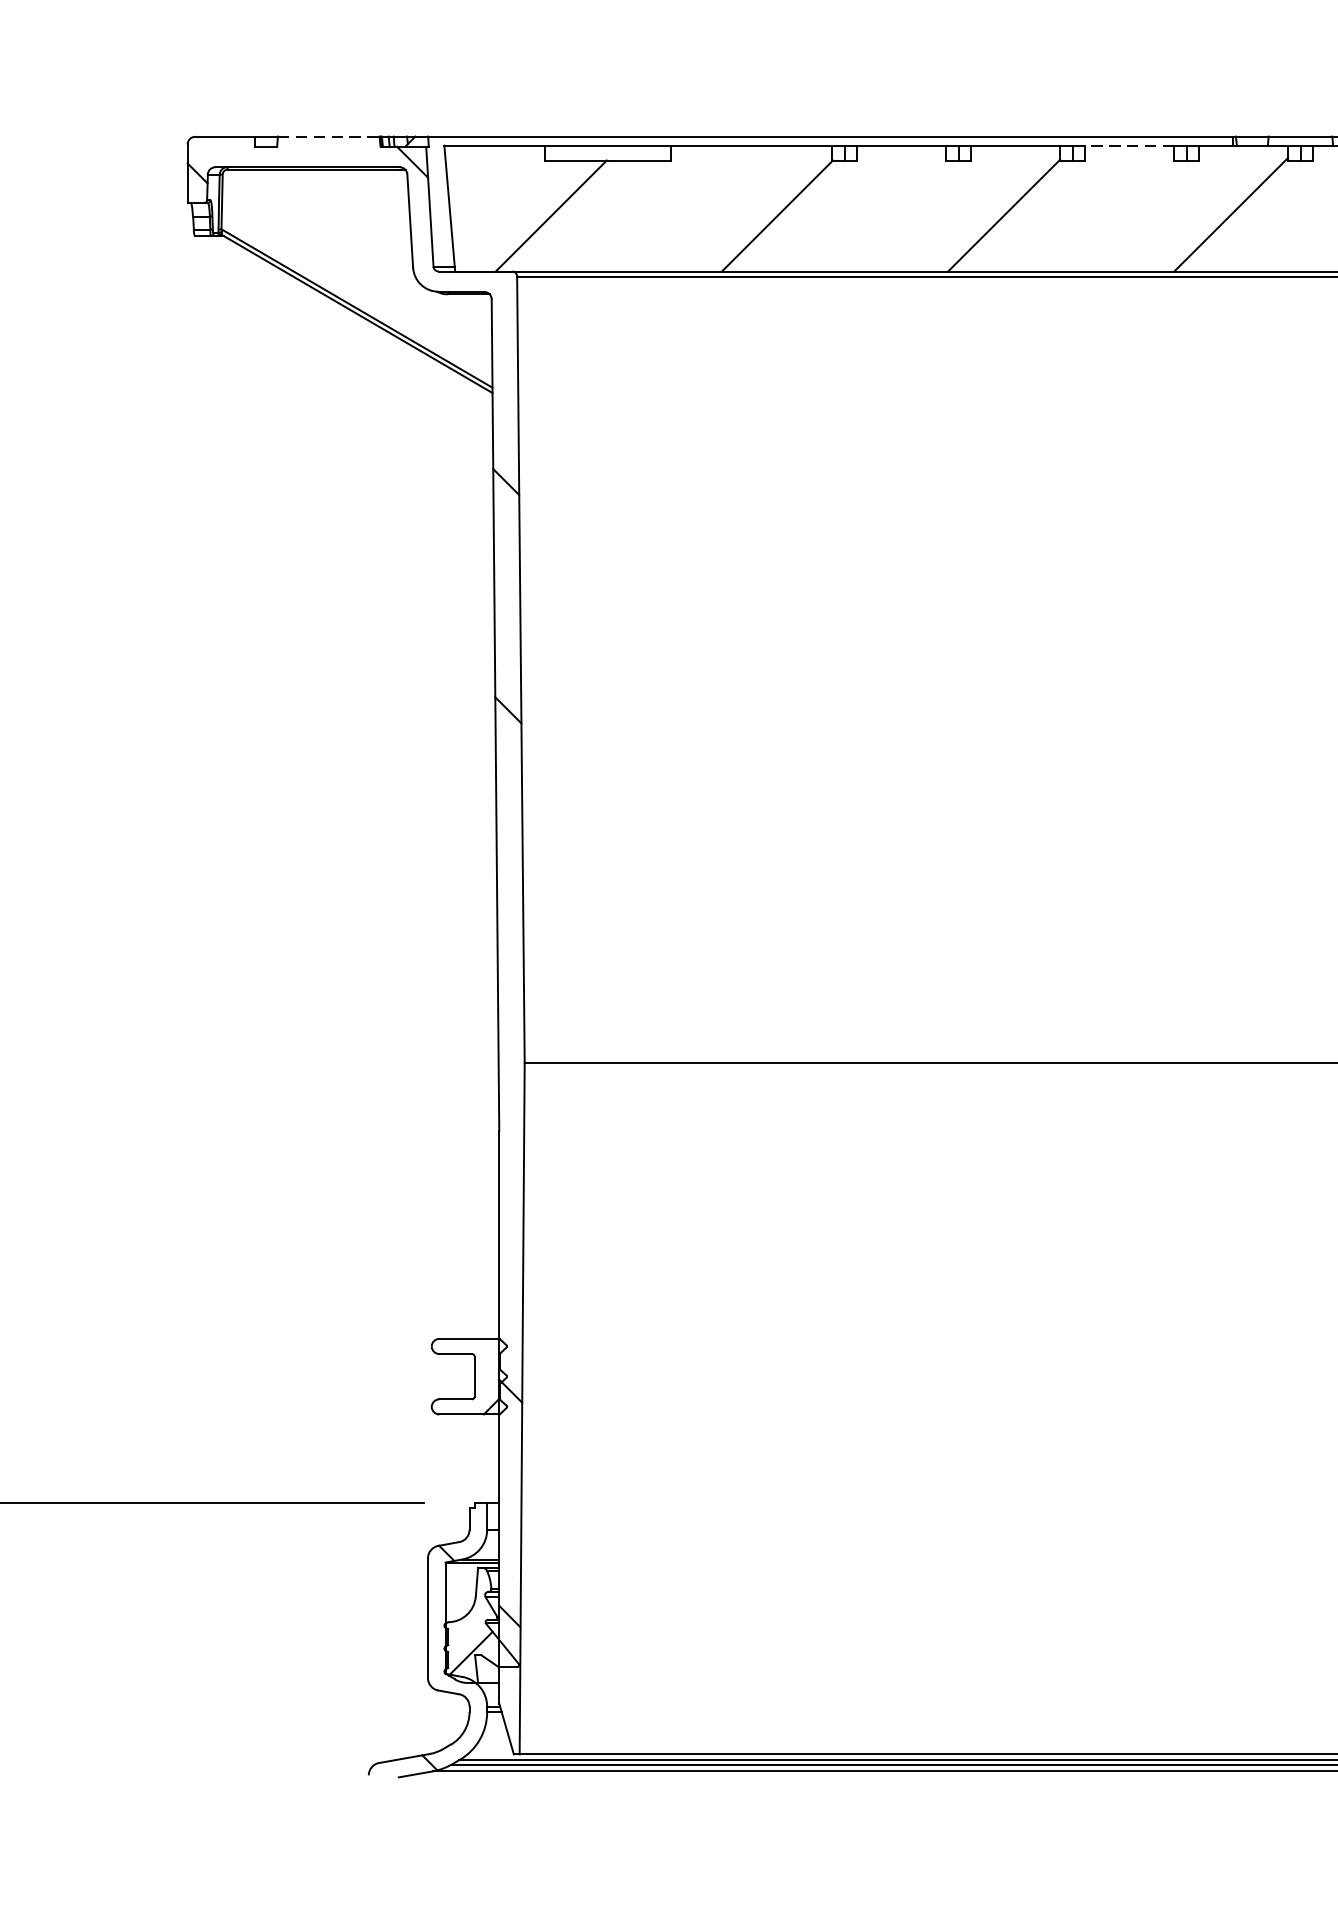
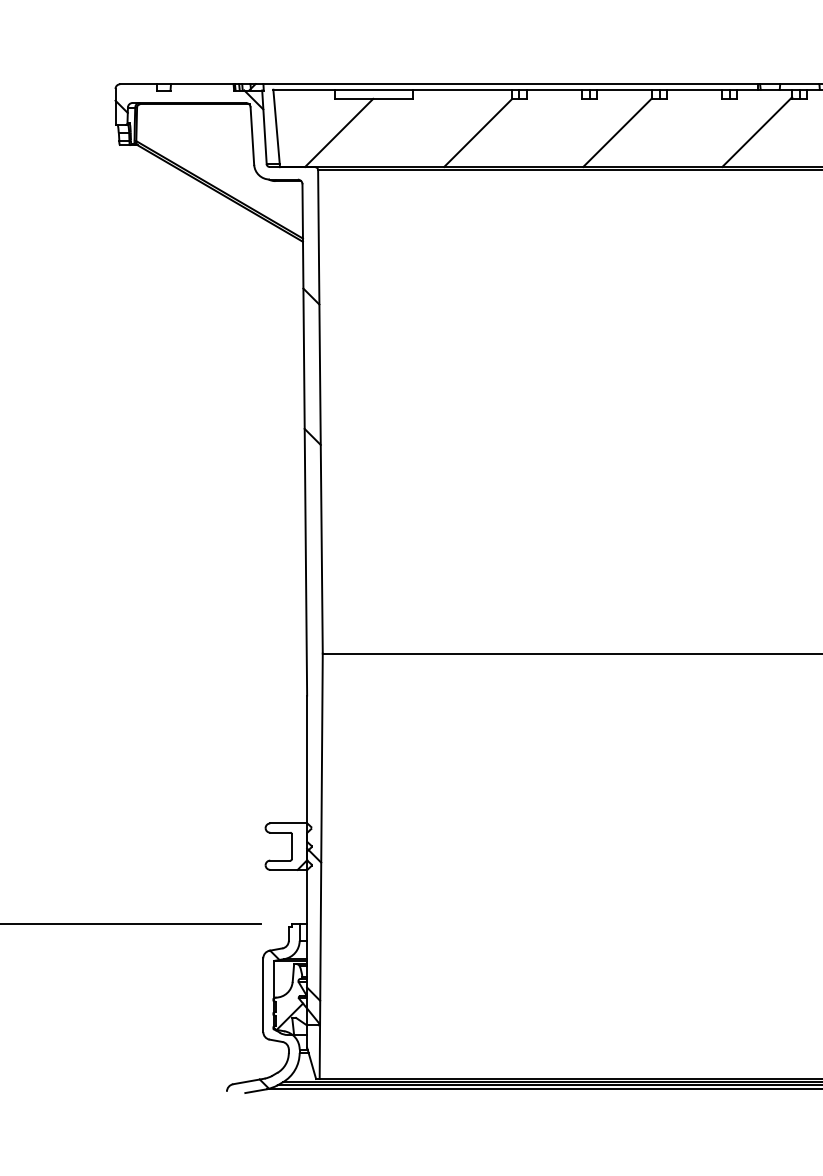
line: (329, 137) -> (202, 84), dashed -> solid
line: (1129, 145) -> (694, 89), dashed -> solid

